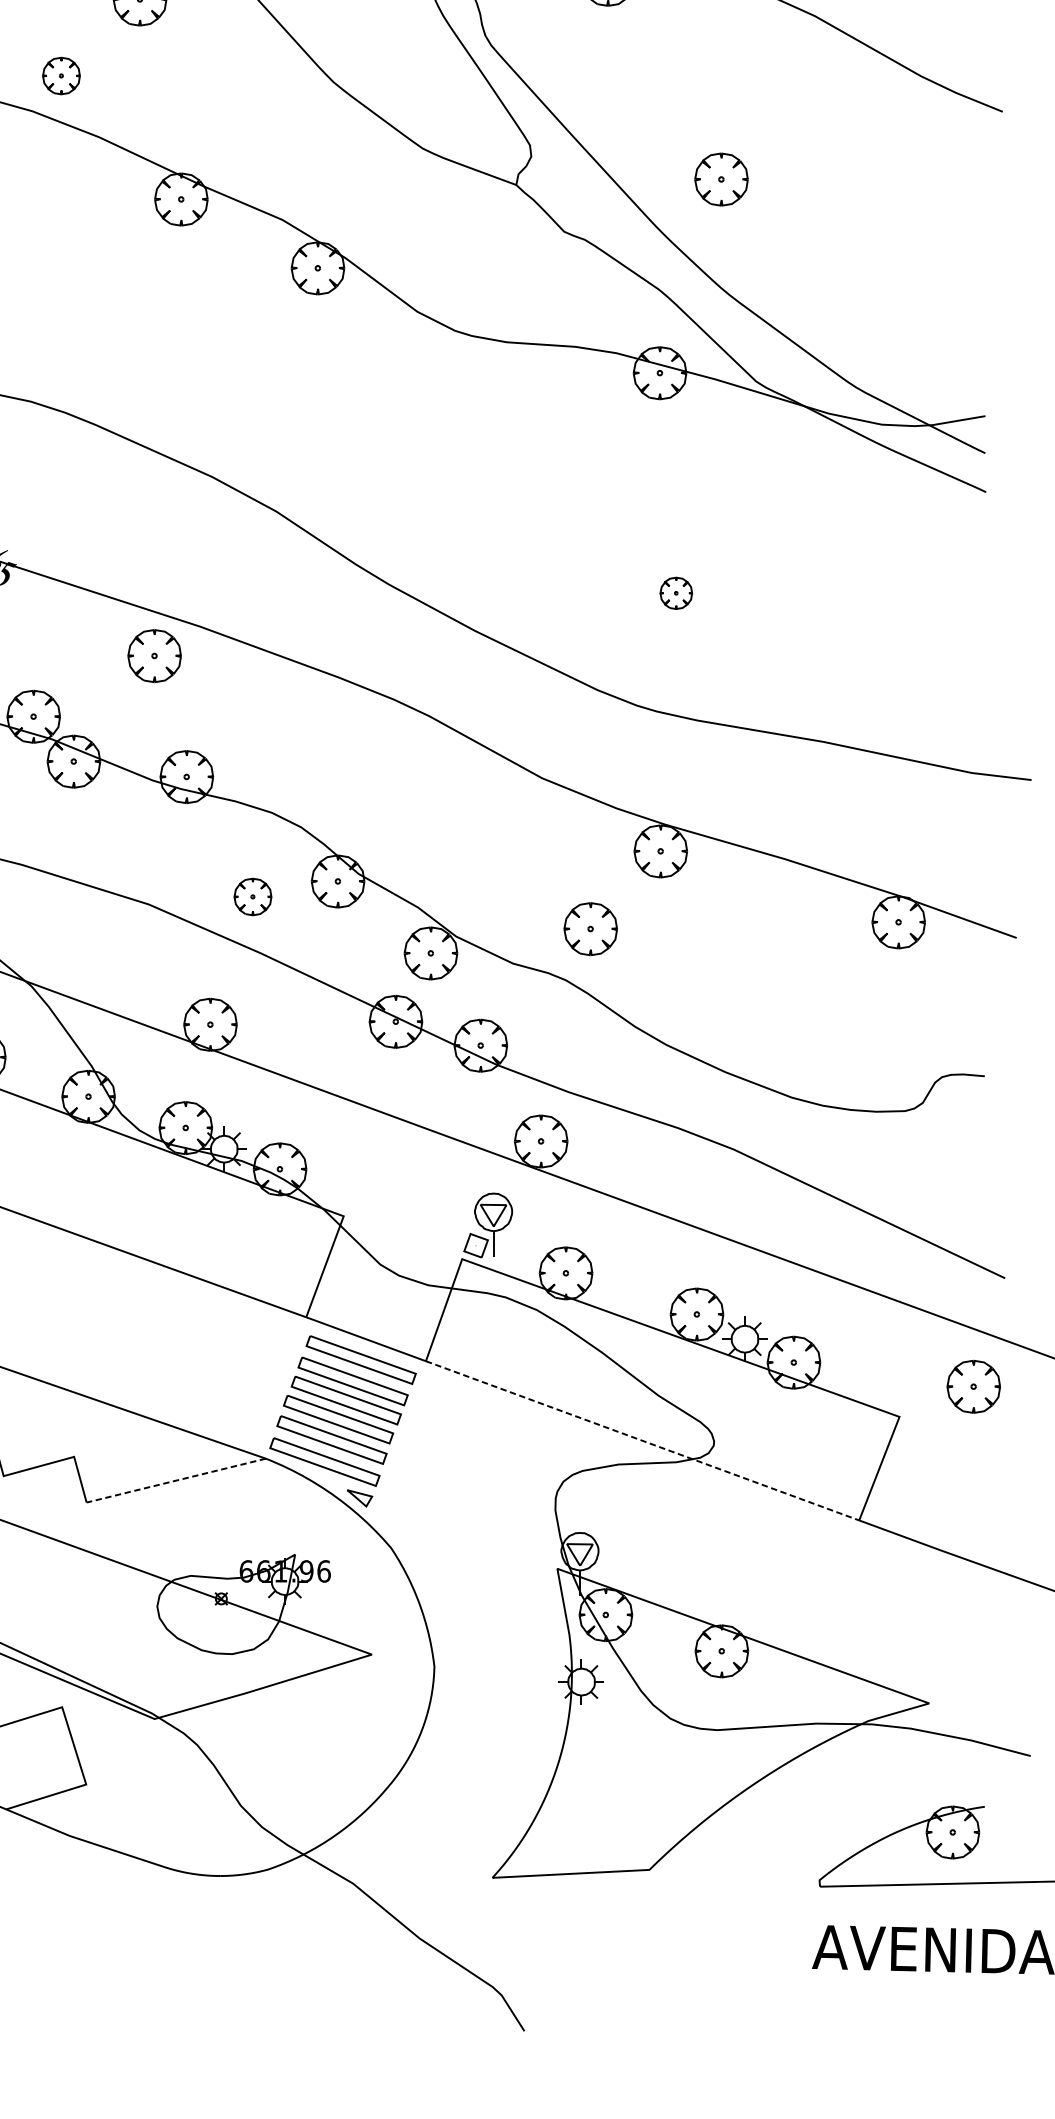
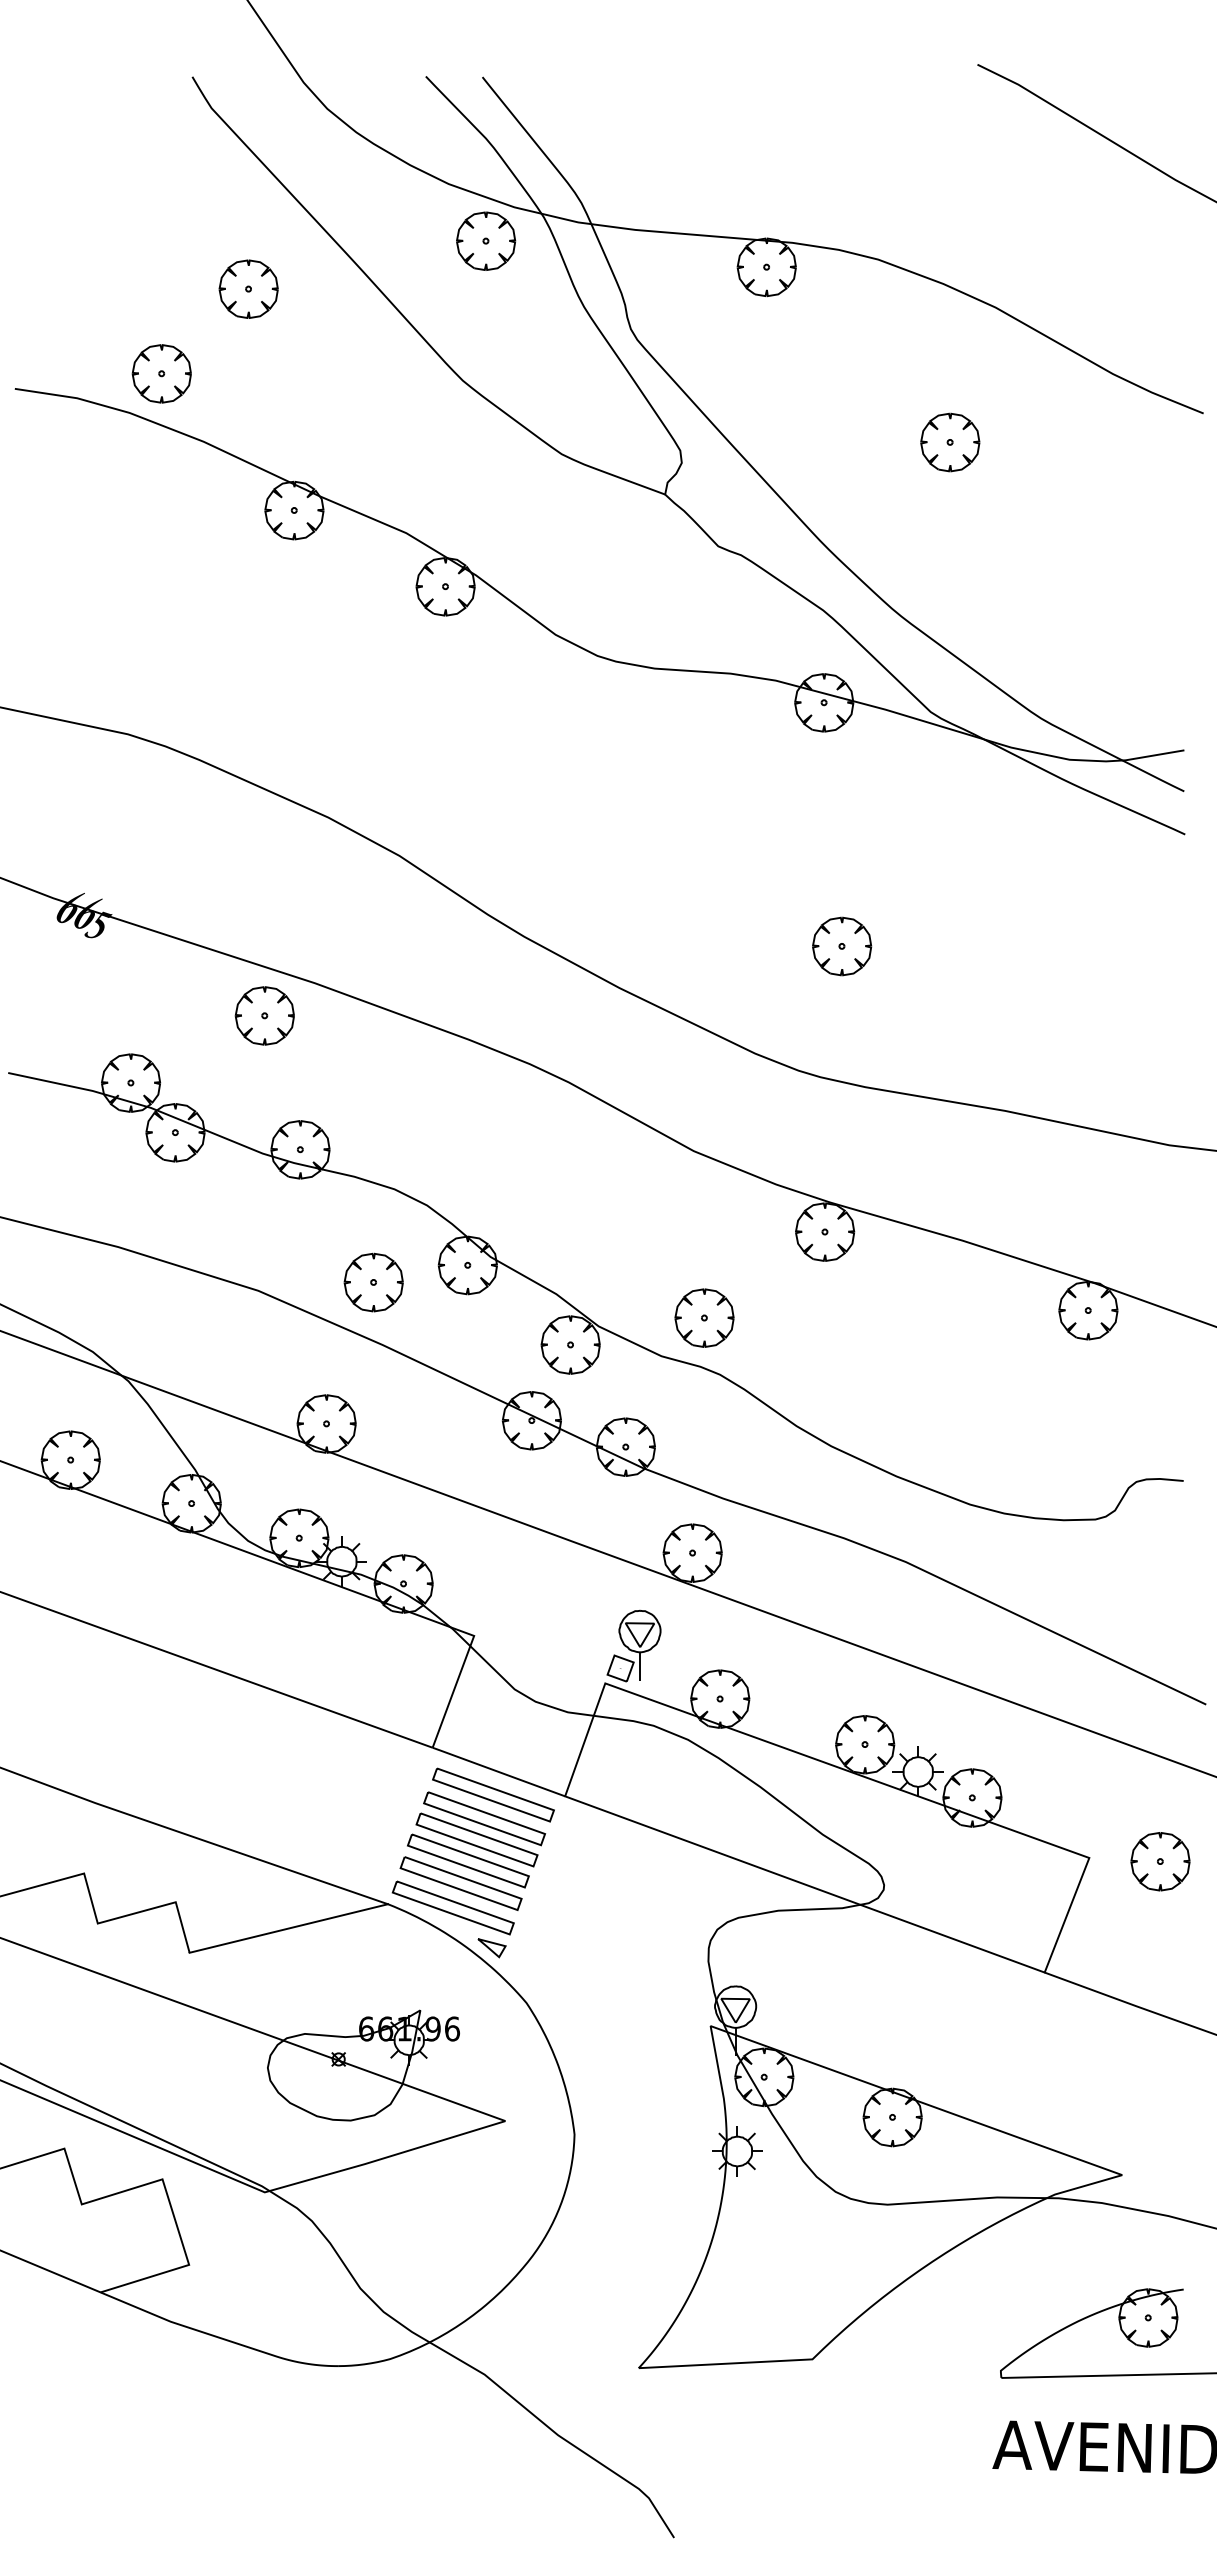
part: (61, 75) -> (161, 373), size x1.43
part: (721, 179) -> (950, 442), moved
part: (676, 593) -> (842, 946), size x1.67
part: (252, 896) -> (373, 1282), size x1.43
part: (590, 928) -> (704, 1317), moved
part: (973, 1386) -> (1160, 1861), moved
line: (643, 1440) -> (805, 1884), dashed -> solid
line: (176, 1480) -> (288, 1928), dashed -> solid

